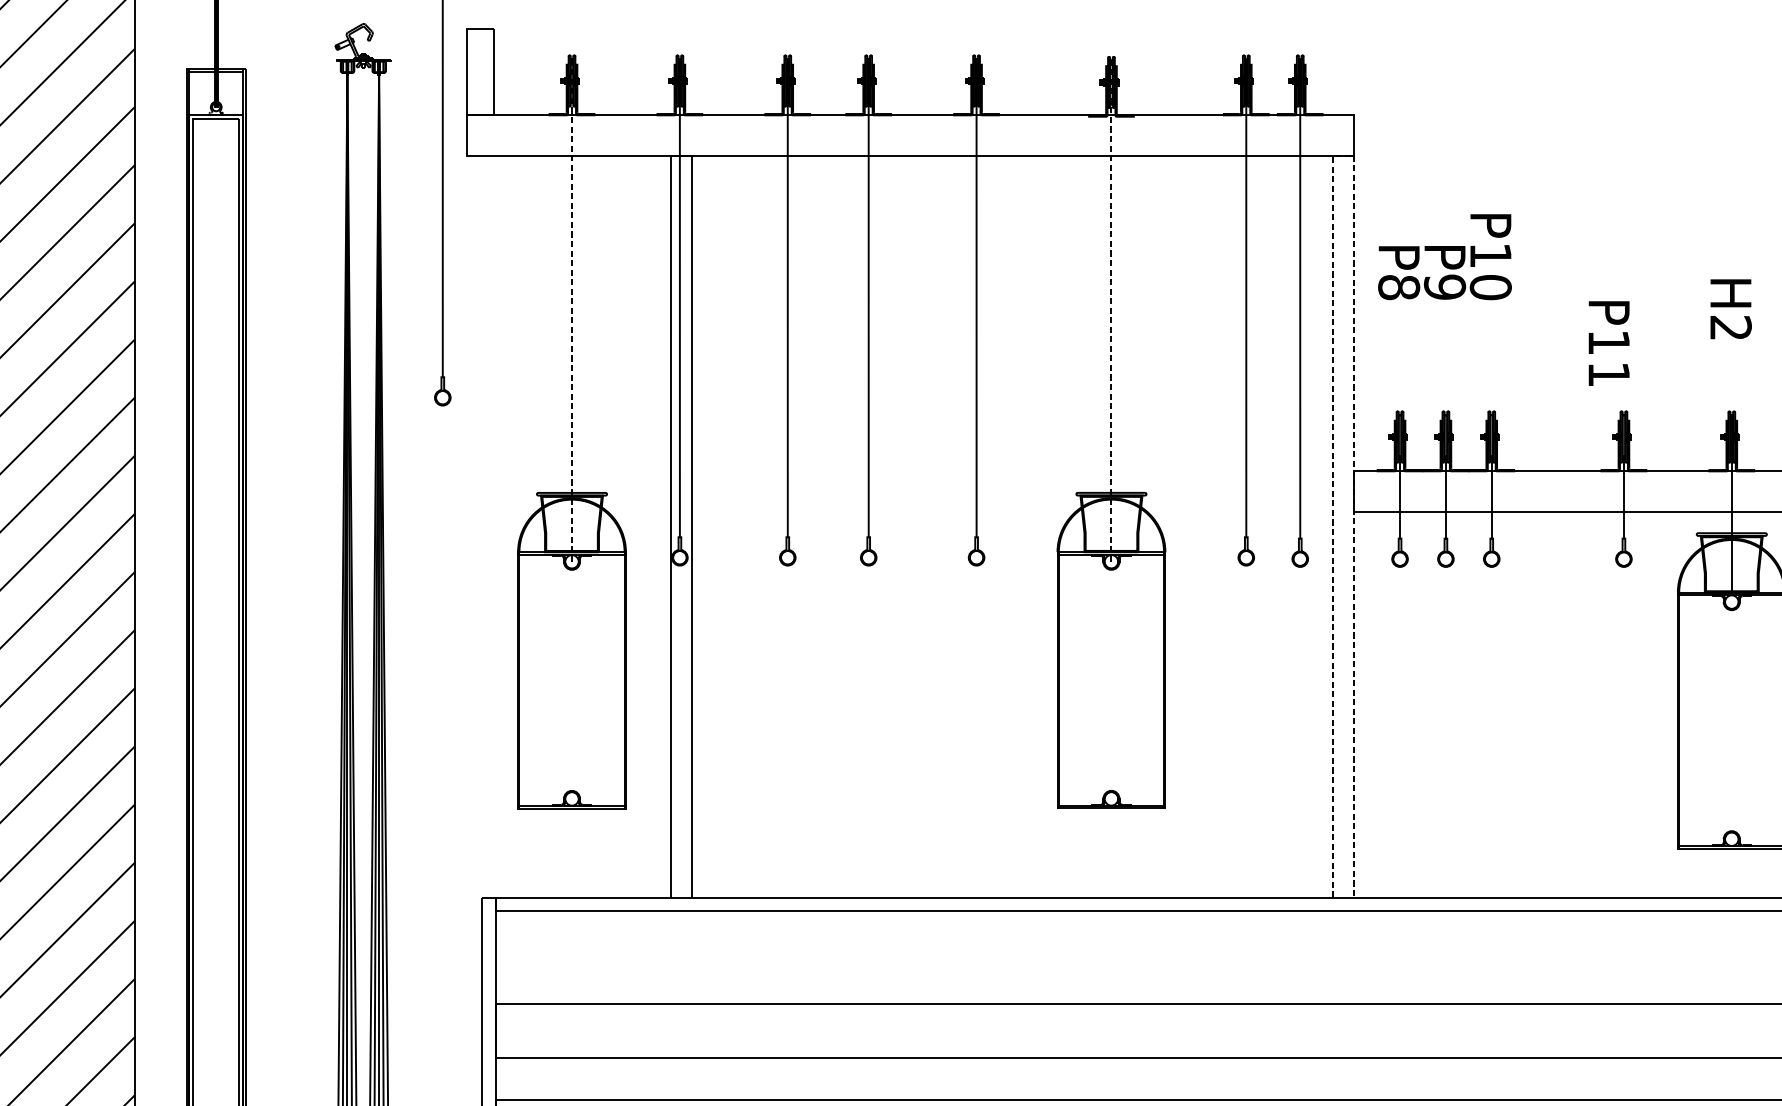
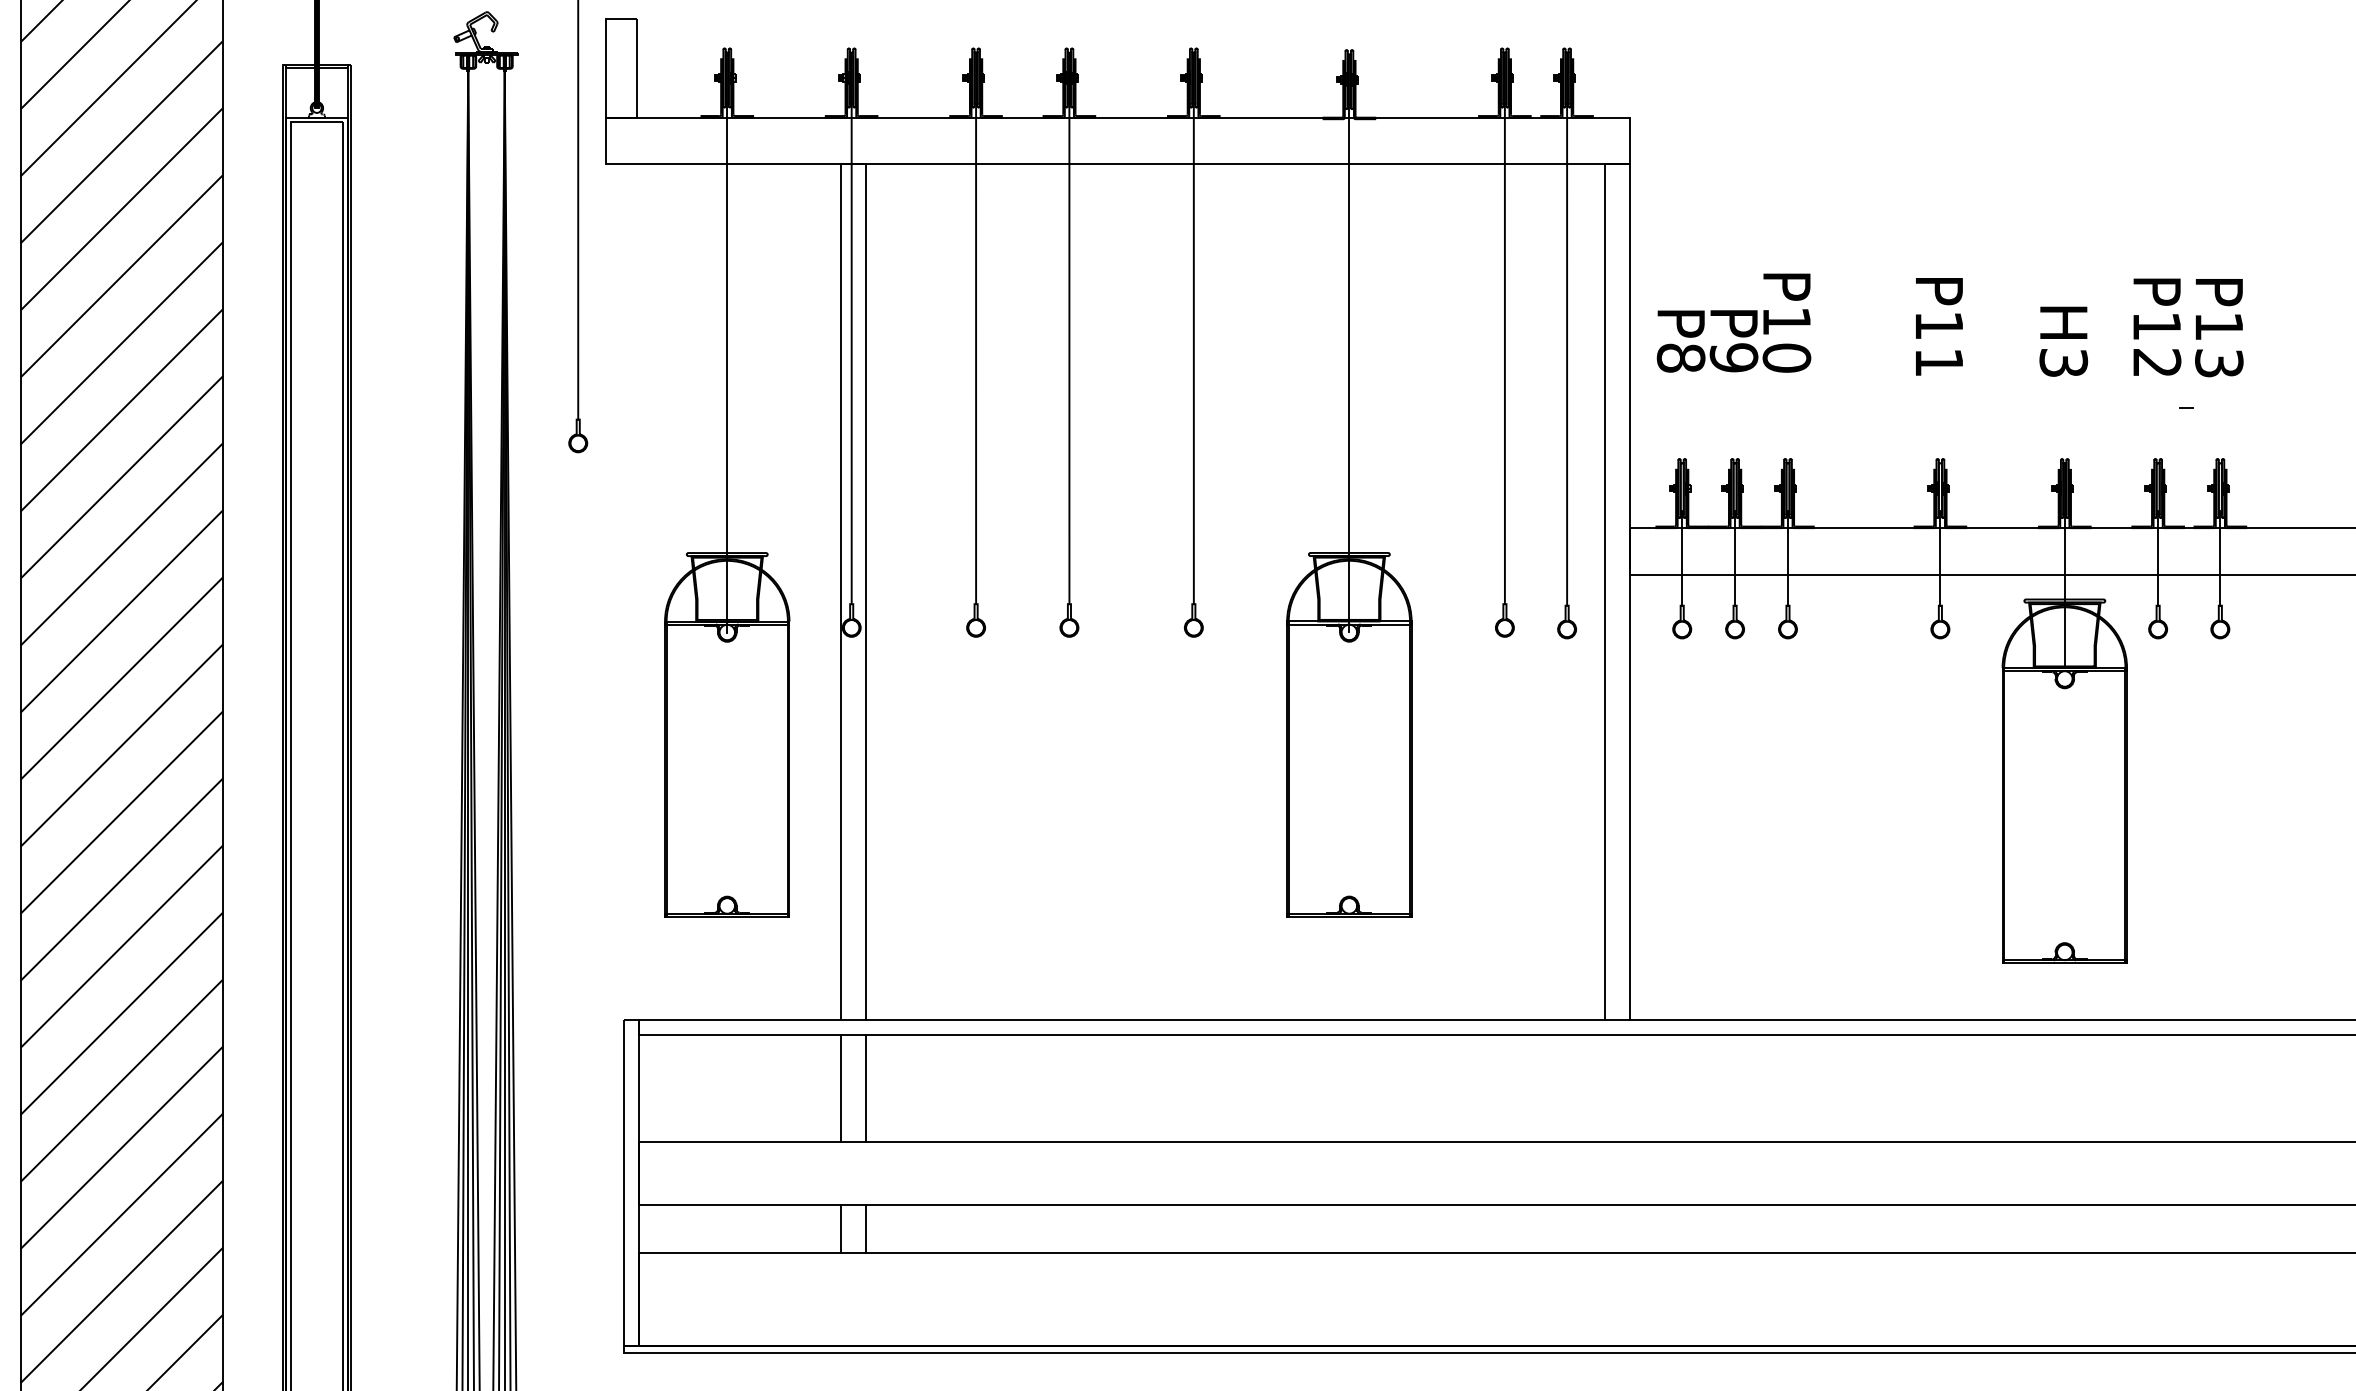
line: (1343, 156) -> (1617, 164), dashed -> solid
text: (1444, 256) -> (1733, 322), moved
line: (572, 310) -> (727, 342), dashed -> solid
line: (1111, 311) -> (1349, 343), dashed -> solid
text: (1730, 327) -> (2063, 362), H2 -> H3
text: (1609, 343) -> (1939, 326), moved
line: (671, 957) -> (841, 1088), added
line: (692, 957) -> (866, 1088), added
line: (671, 1078) -> (841, 1228), added
line: (692, 1078) -> (866, 1228), added

